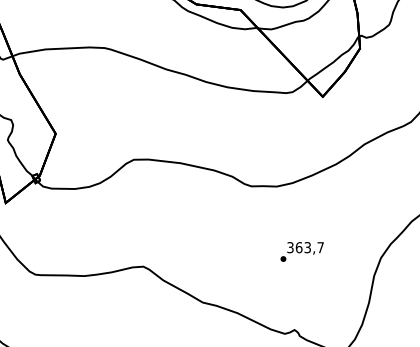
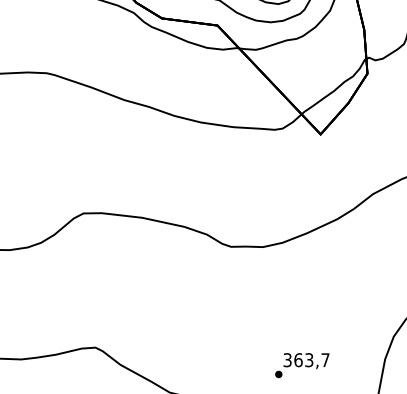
text: (301, 251) -> (301, 364), moved

